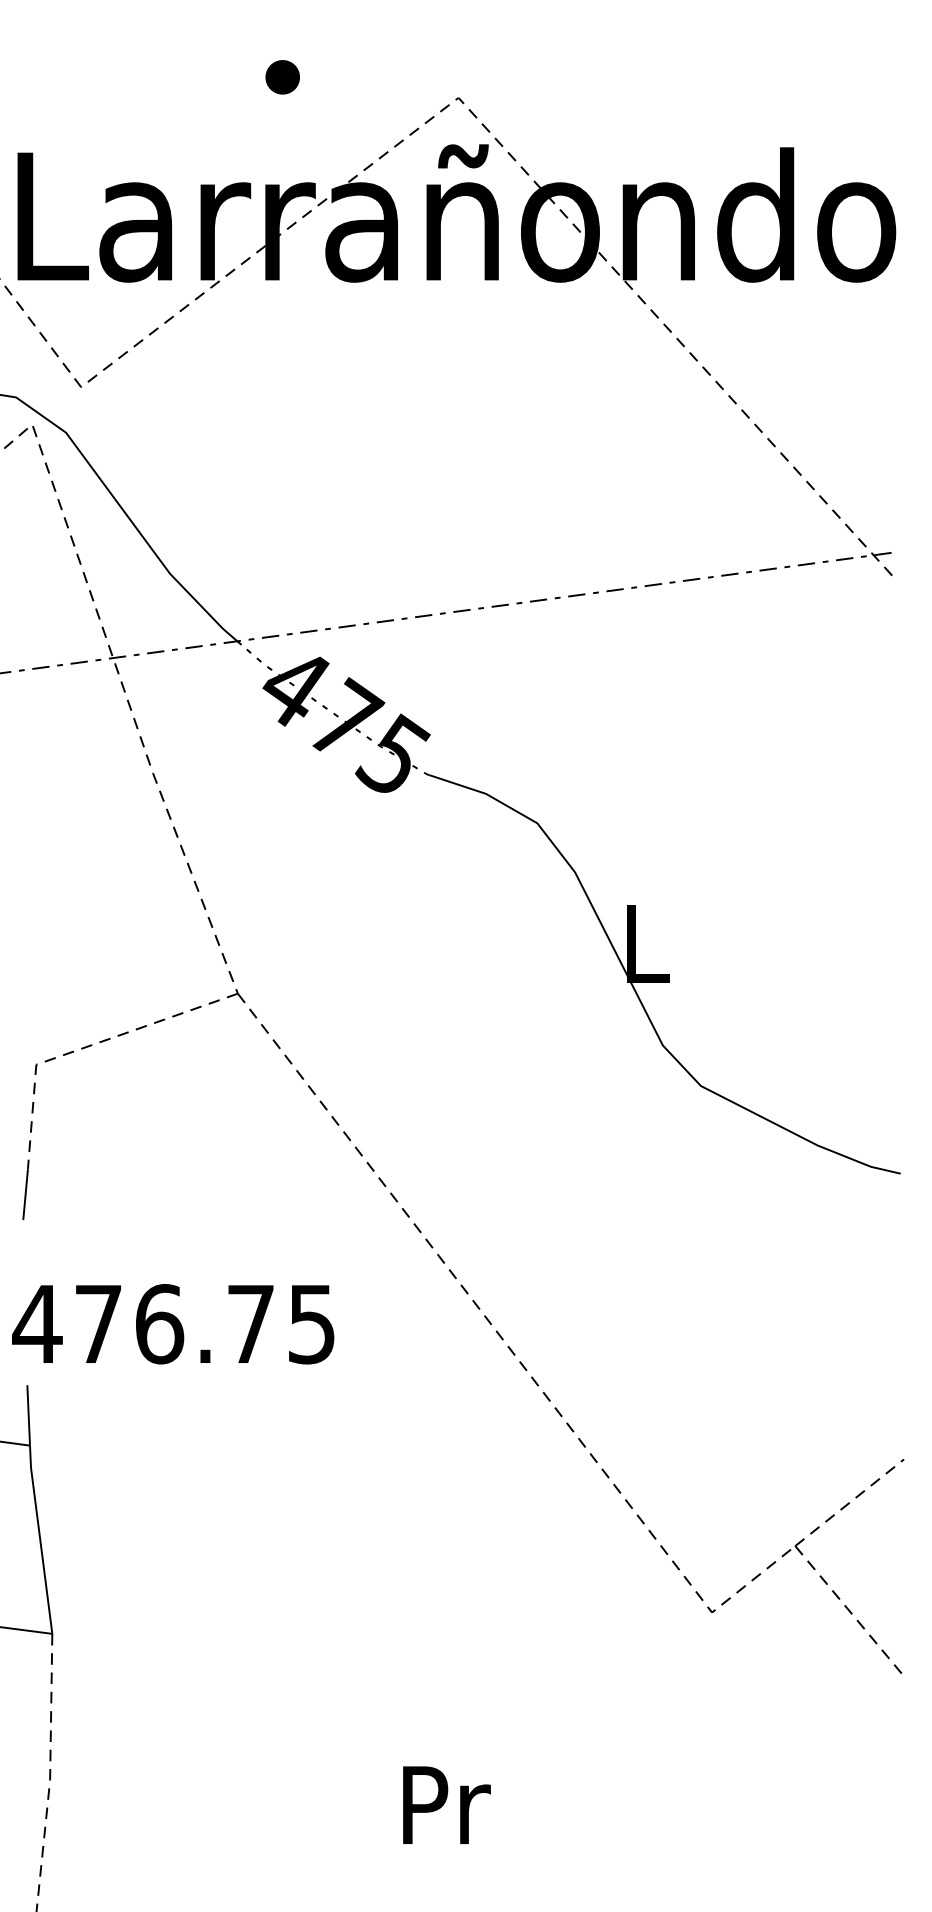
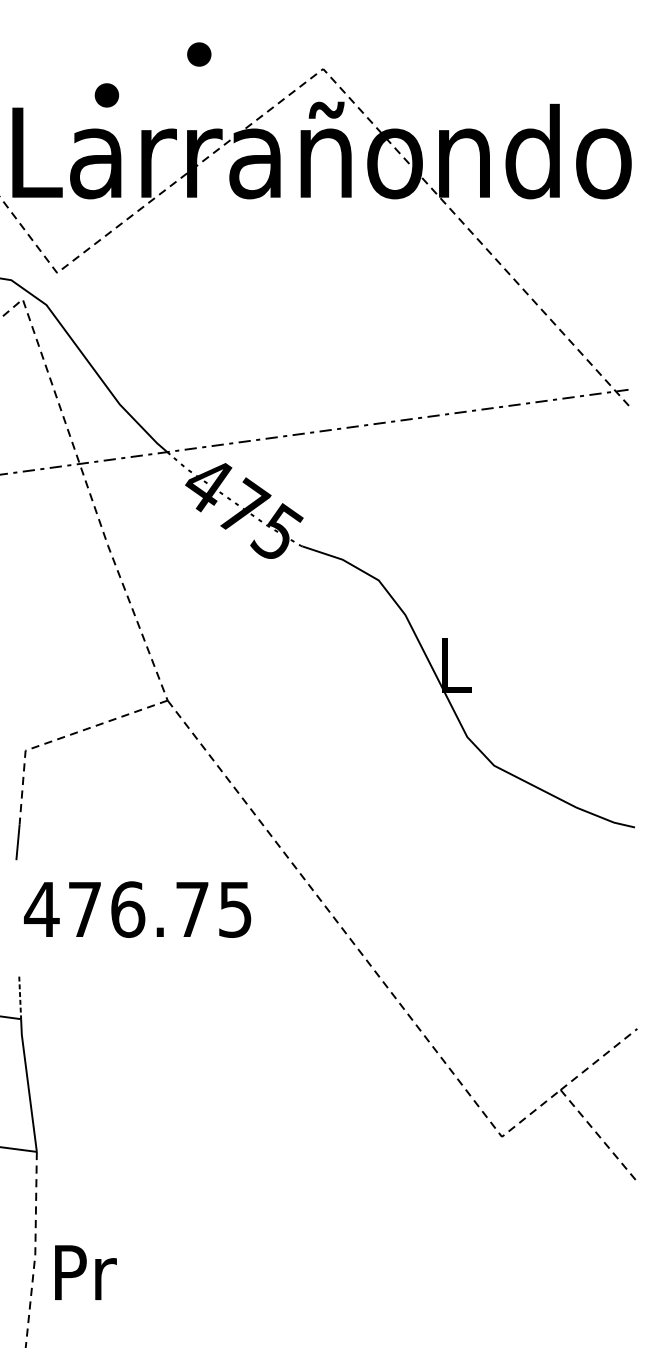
part: (151, 135) -> (106, 95), added
text: (173, 1324) -> (137, 909), moved
line: (28, 1415) -> (20, 997), solid -> dashed
text: (446, 1804) -> (85, 1272), moved

